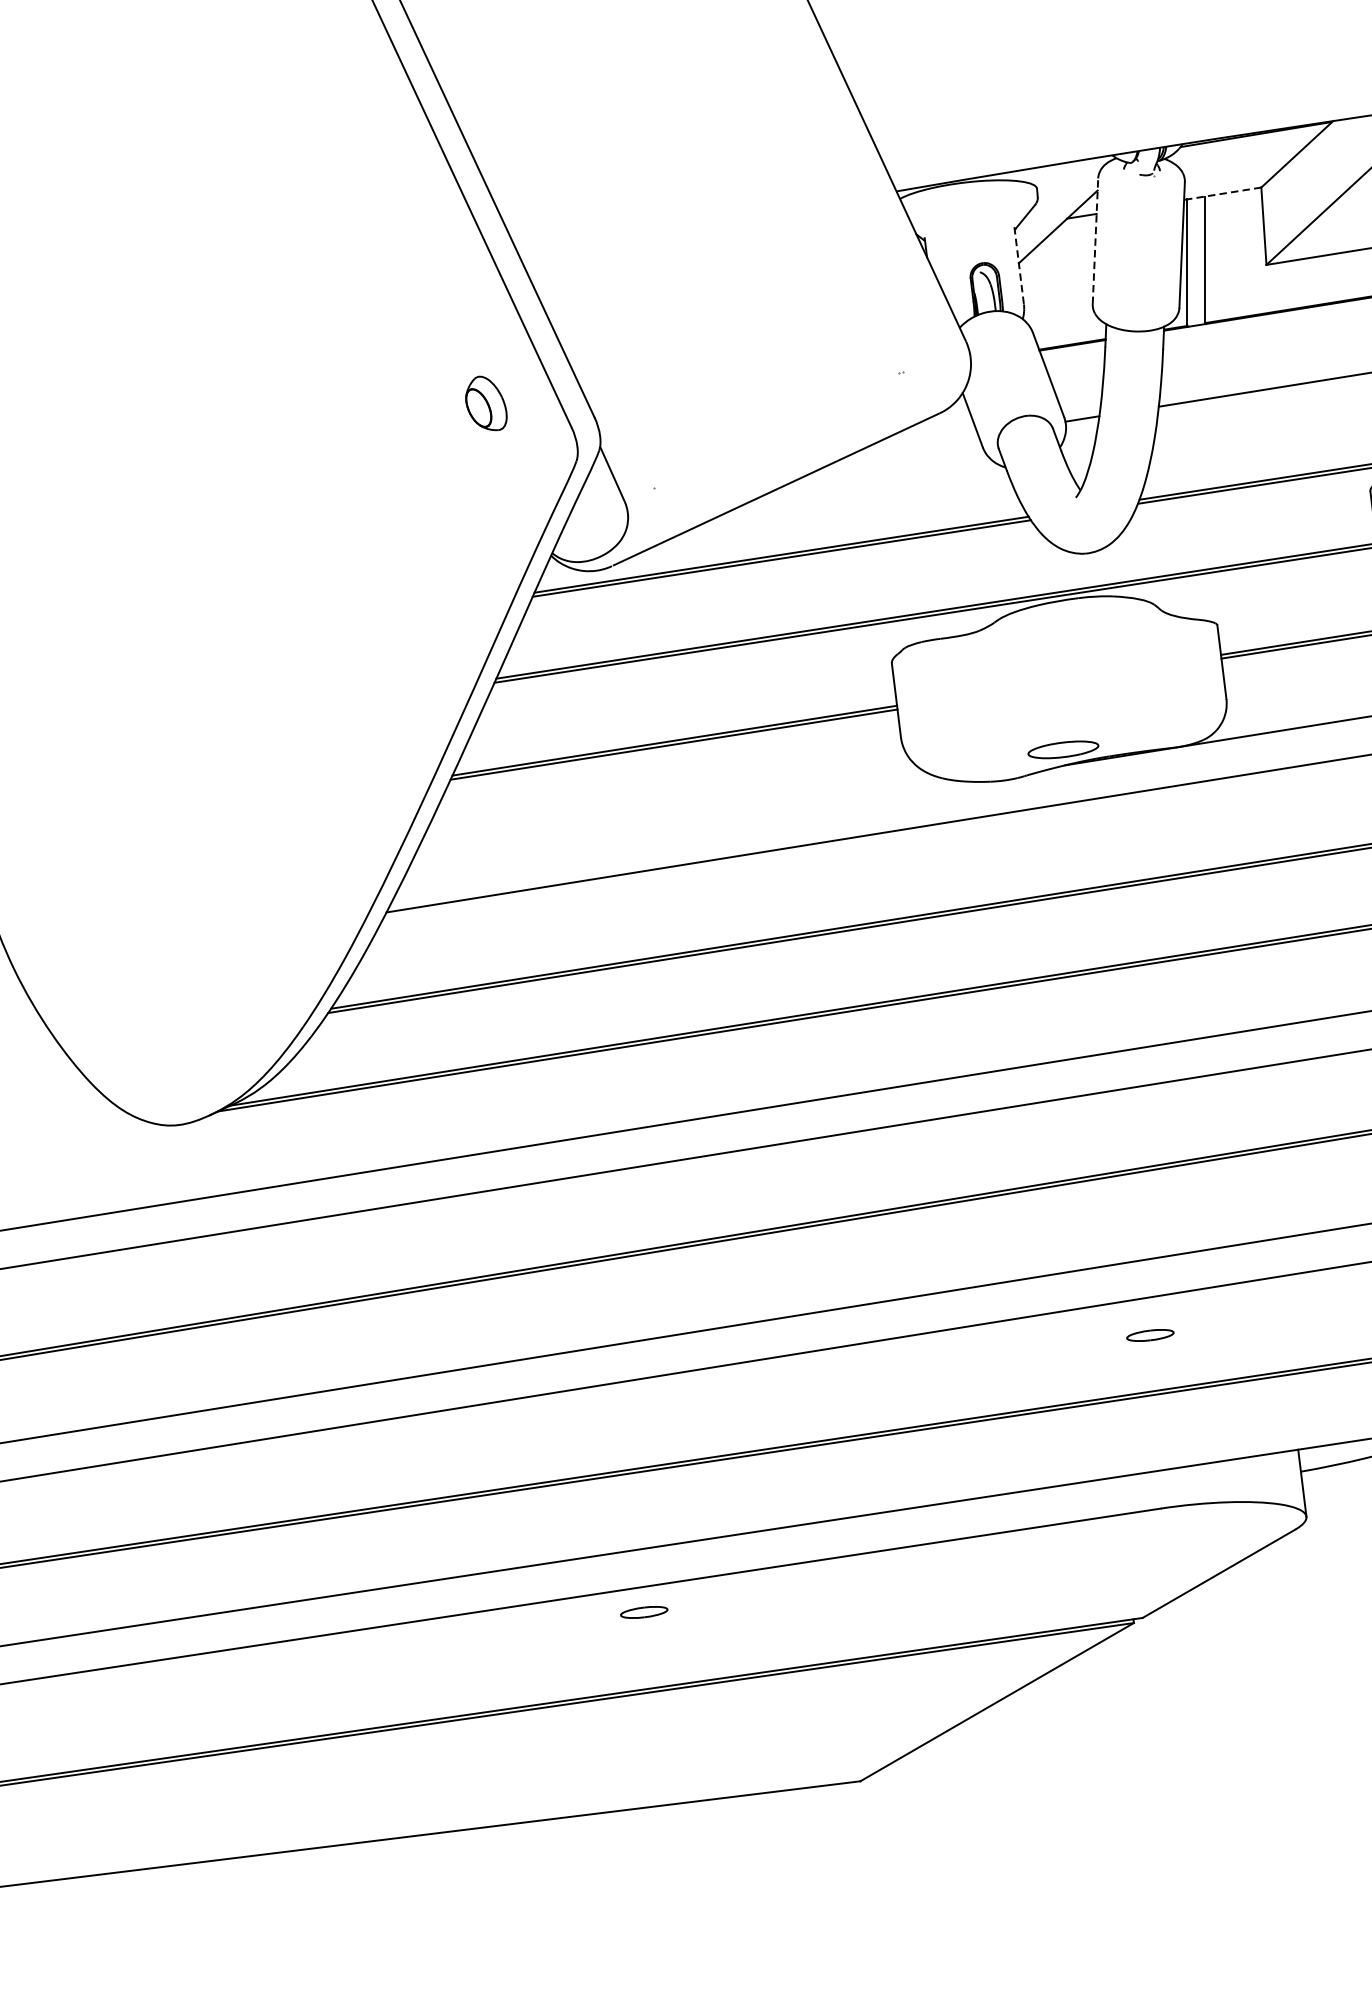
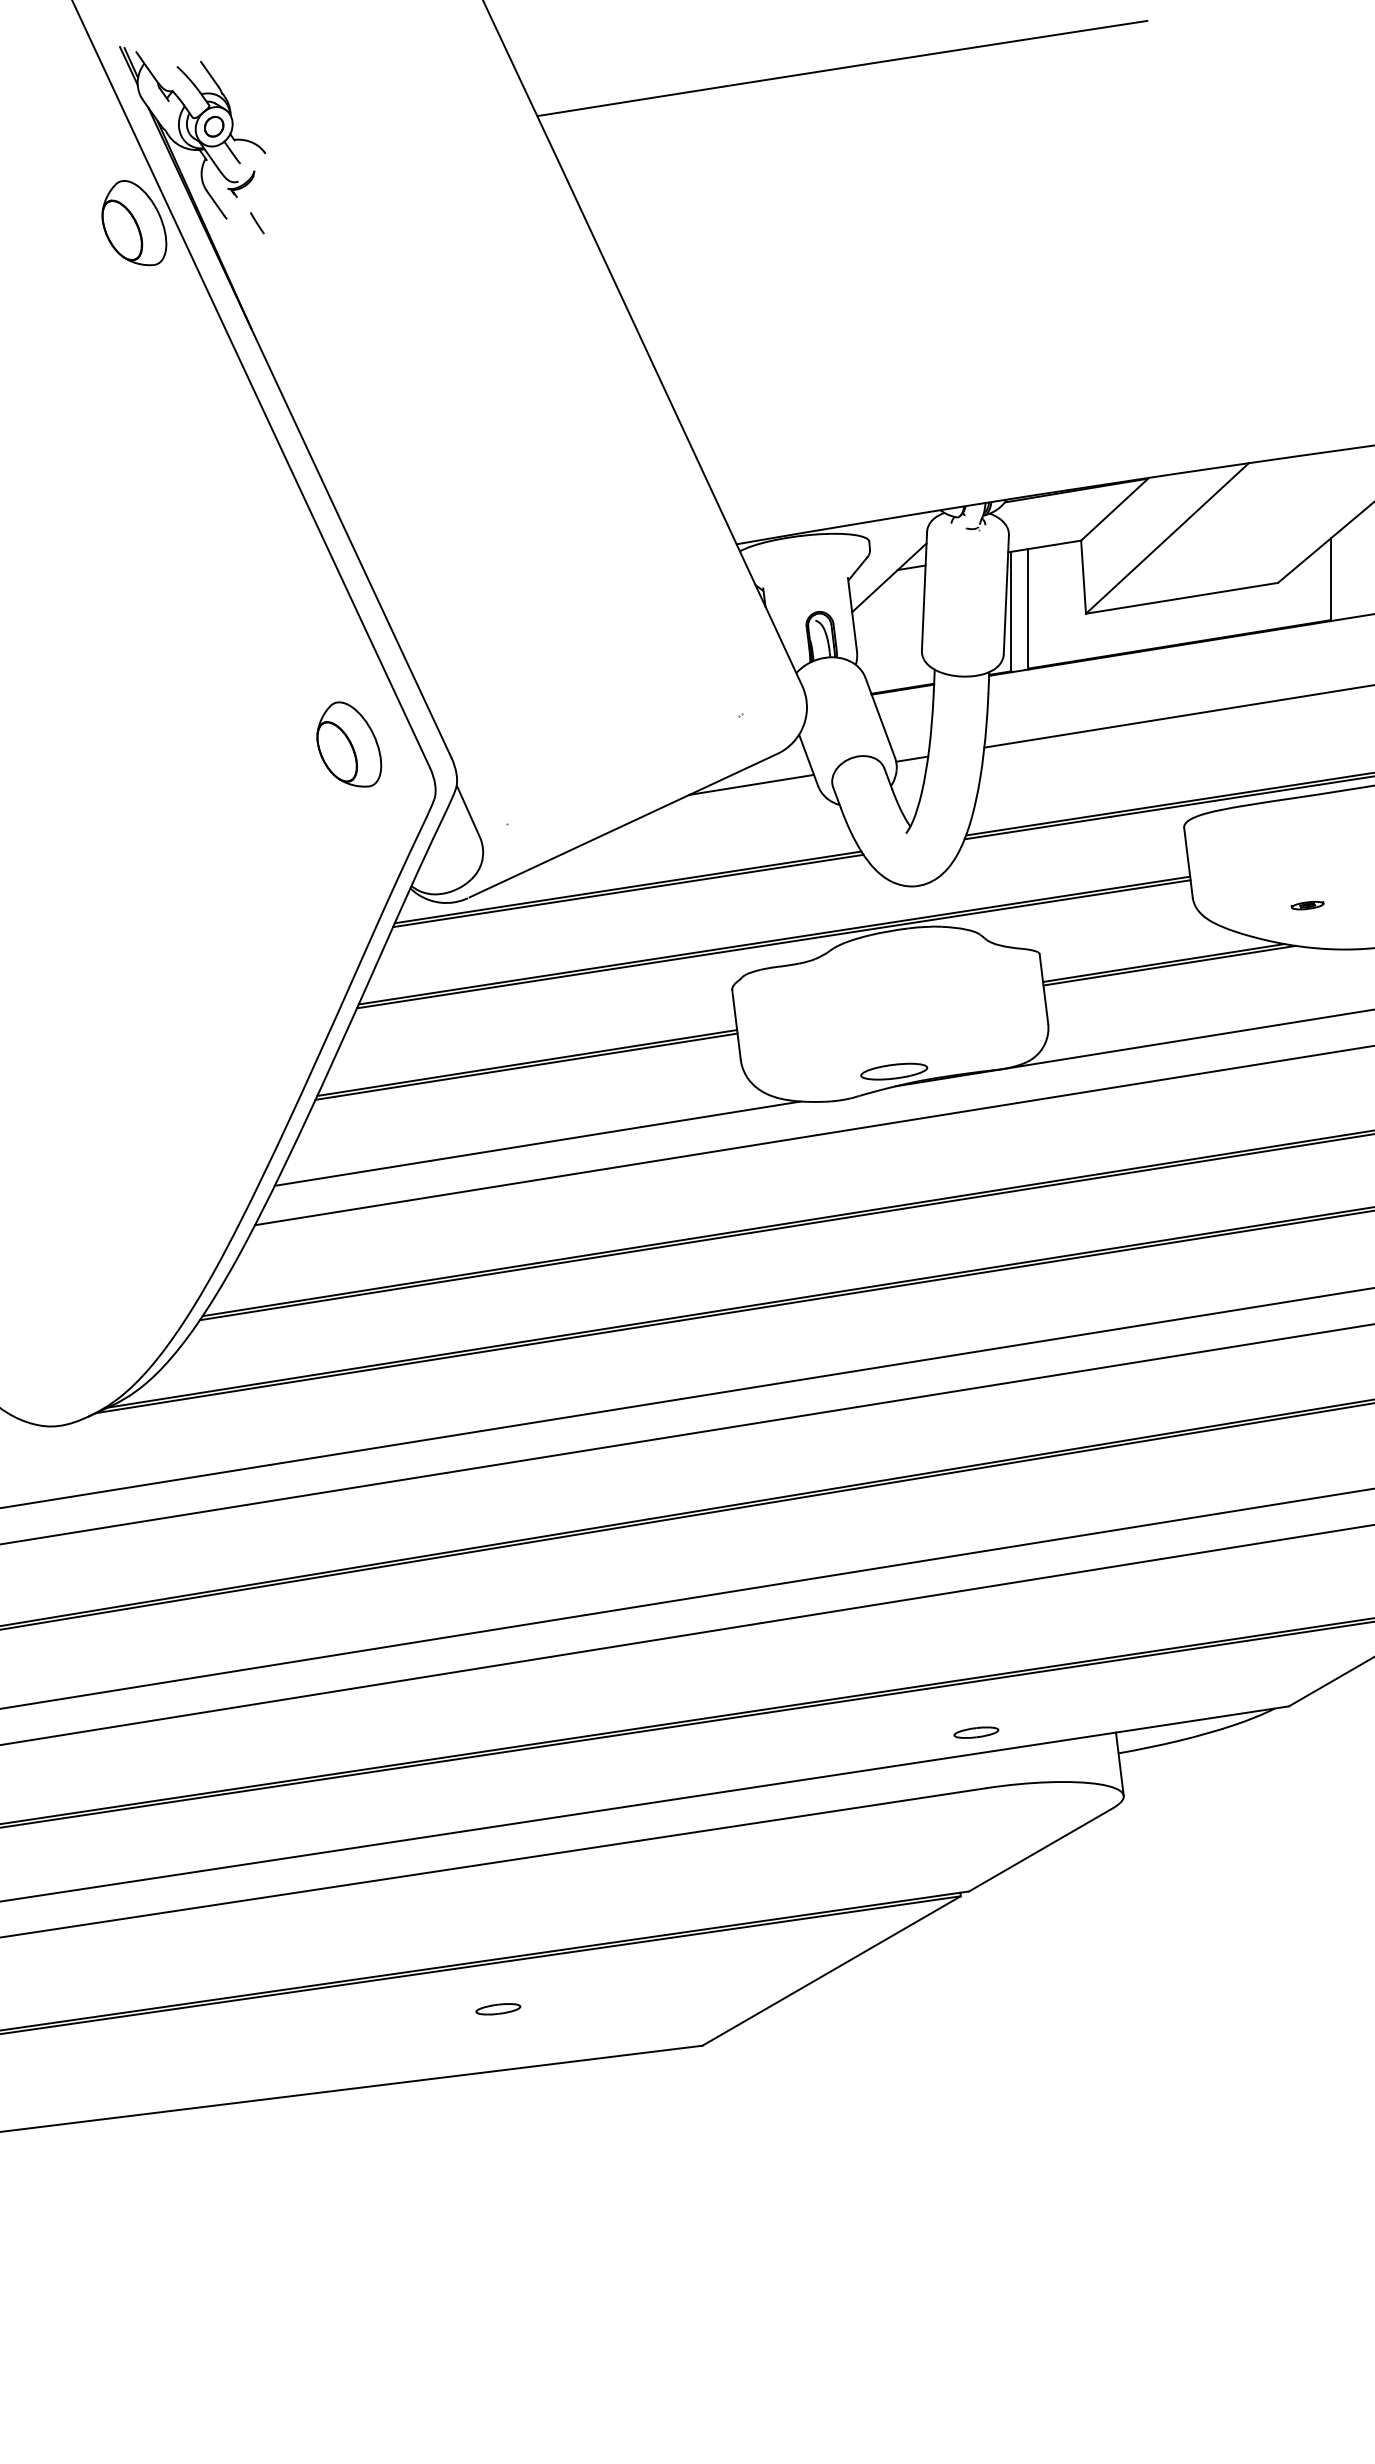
line: (1222, 193) -> (1044, 546), dashed -> solid
line: (1095, 240) -> (924, 590), dashed -> solid
line: (1019, 265) -> (852, 614), dashed -> solid
part: (486, 403) -> (349, 744), size x1.67
line: (912, 445) -> (751, 784), added
line: (685, 825) -> (537, 1143), added
part: (1150, 1335) -> (976, 1732), moved
part: (644, 1612) -> (498, 2009), moved

